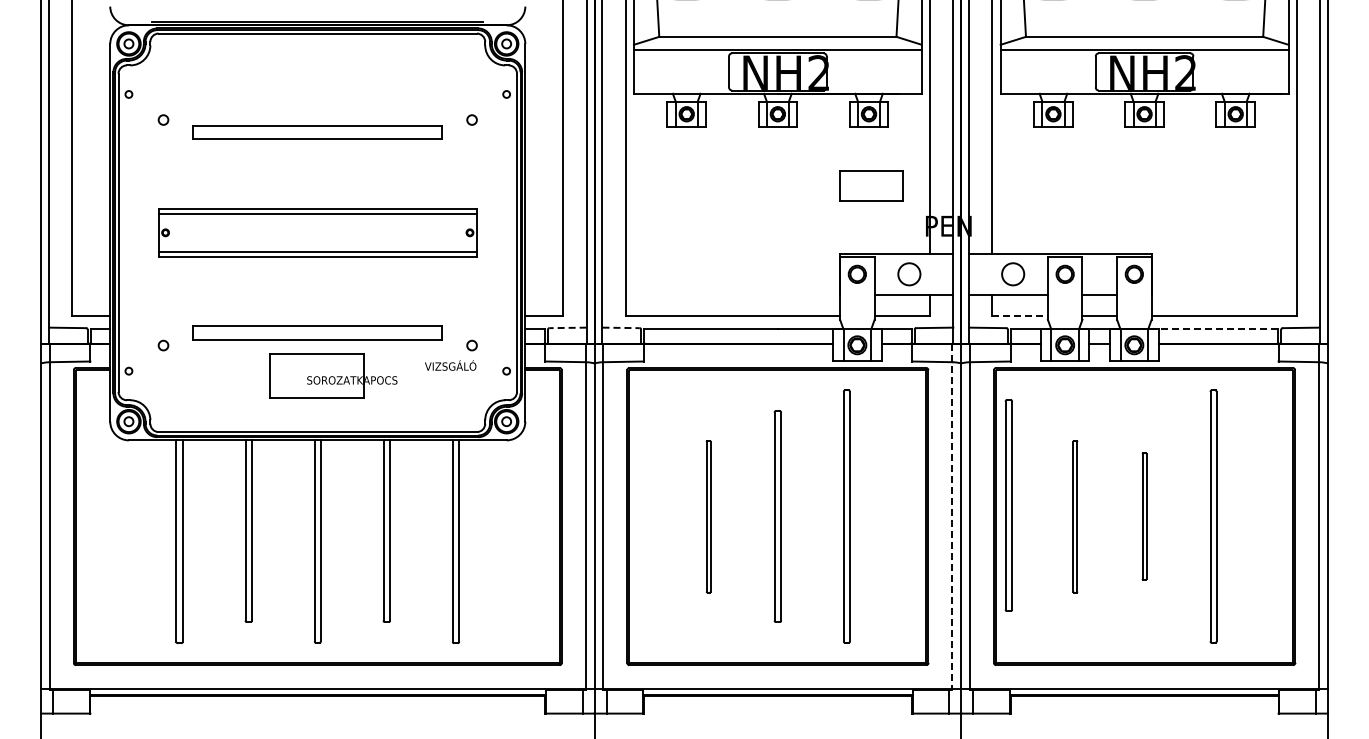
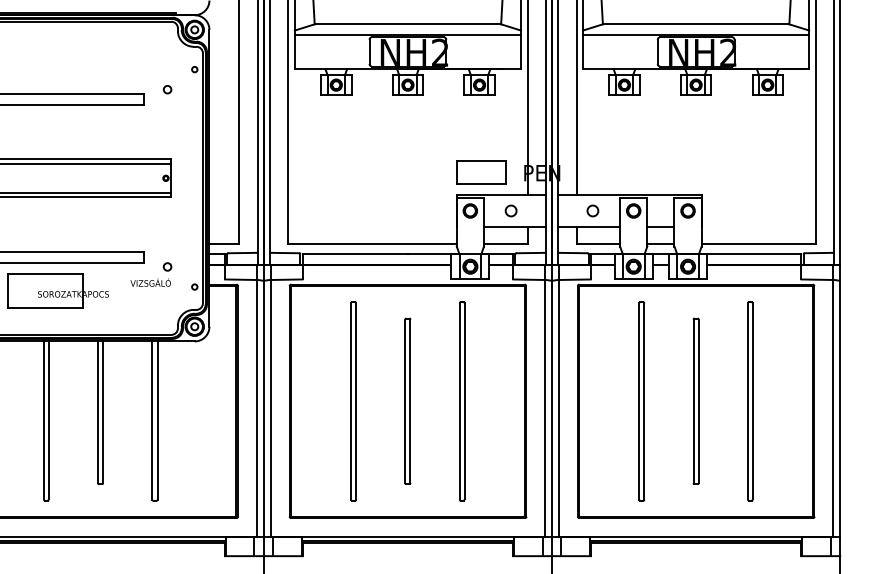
part: (871, 185) -> (481, 171), moved
circle: (908, 274) -> (510, 211), size x0.62
circle: (1013, 274) -> (593, 211), size x0.62
line: (1020, 315) -> (598, 243), dashed -> solid
line: (567, 327) -> (242, 252), dashed -> solid
line: (621, 327) -> (285, 252), dashed -> solid
line: (1211, 329) -> (748, 254), dashed -> solid
part: (1008, 505) -> (589, 392), removed
part: (708, 516) -> (353, 401), size x1.67
part: (1075, 516) -> (641, 401), size x1.67
part: (1144, 516) -> (696, 401), size x1.67
line: (952, 517) -> (545, 402), dashed -> solid

